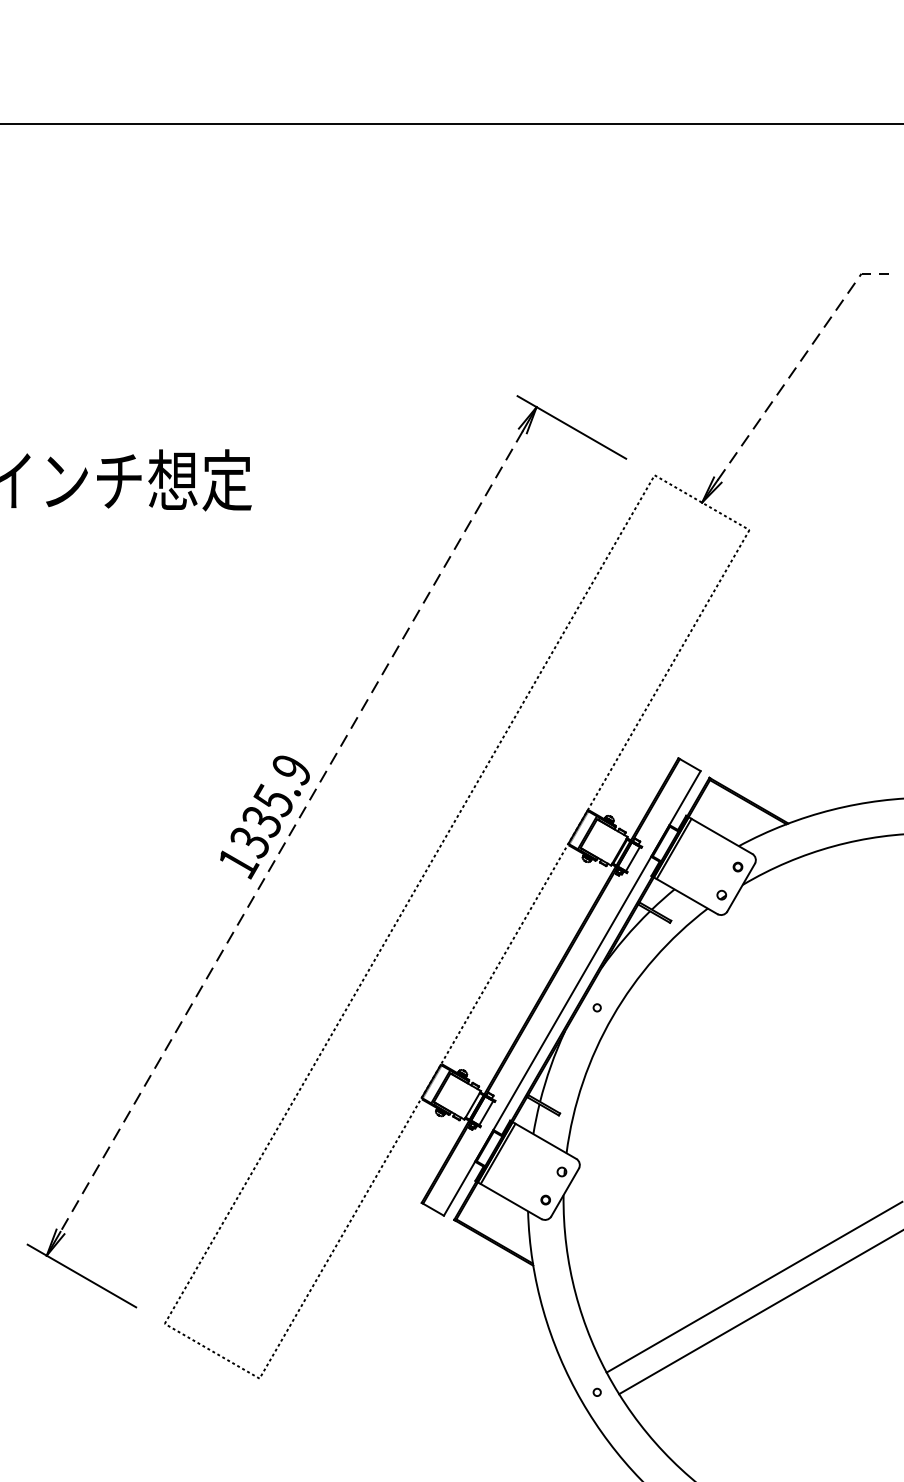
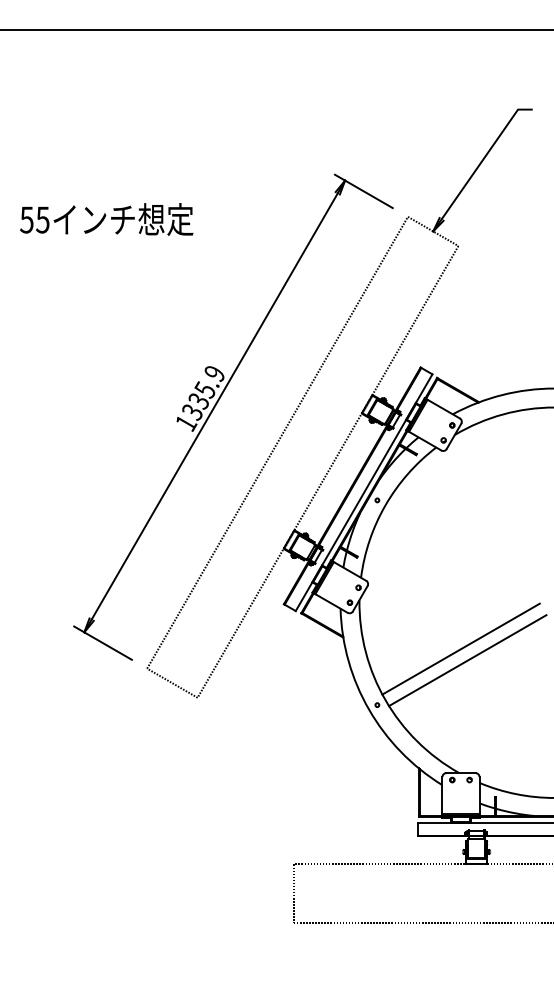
line: (798, 363) -> (484, 157), dashed -> solid
line: (291, 831) -> (214, 406), dashed -> solid

